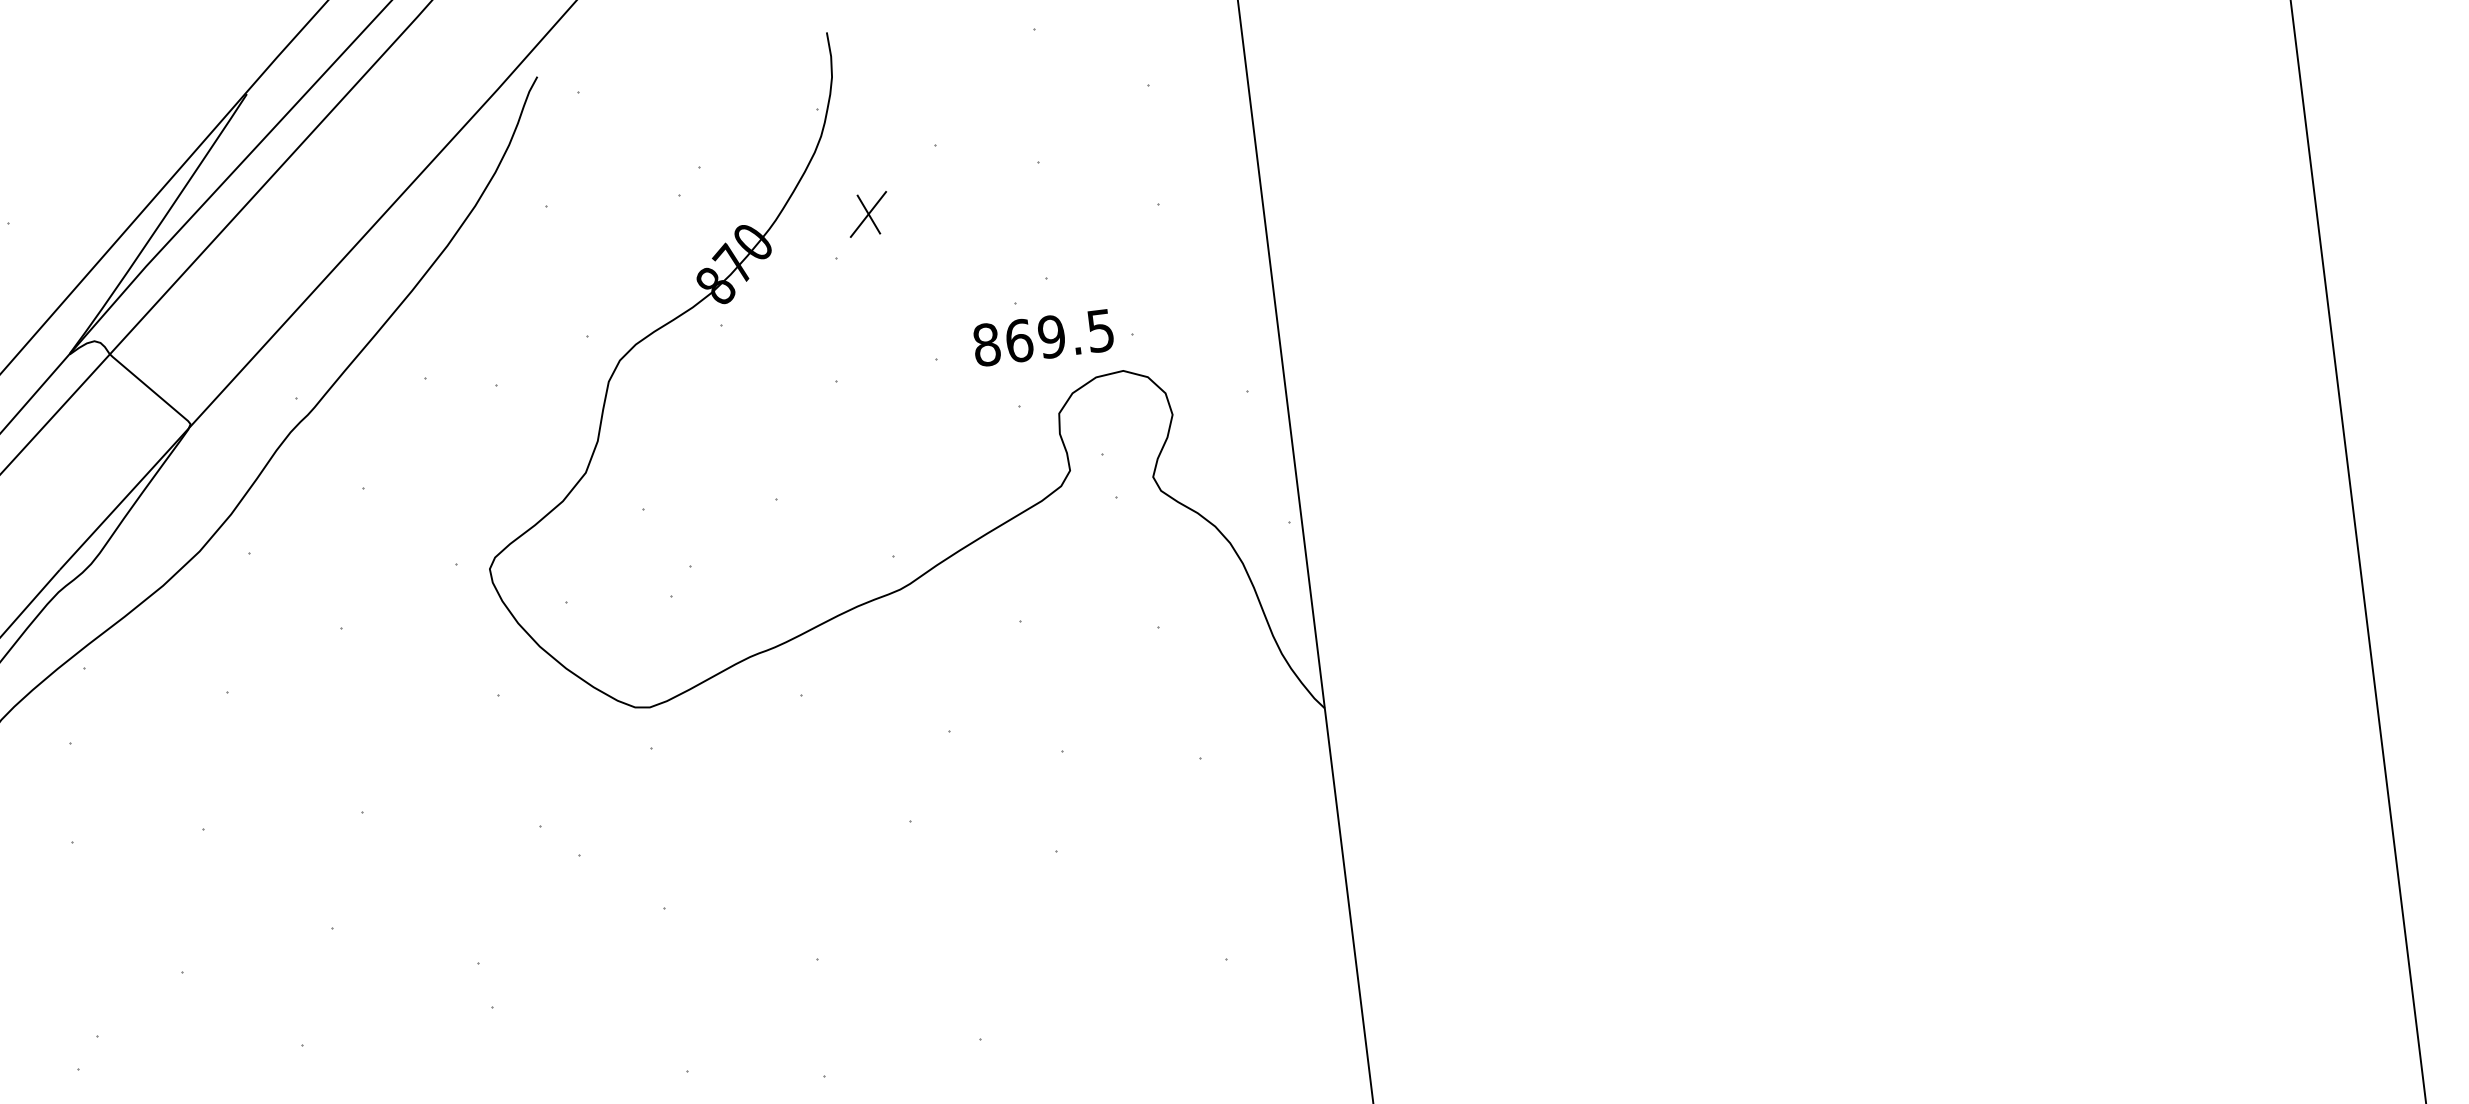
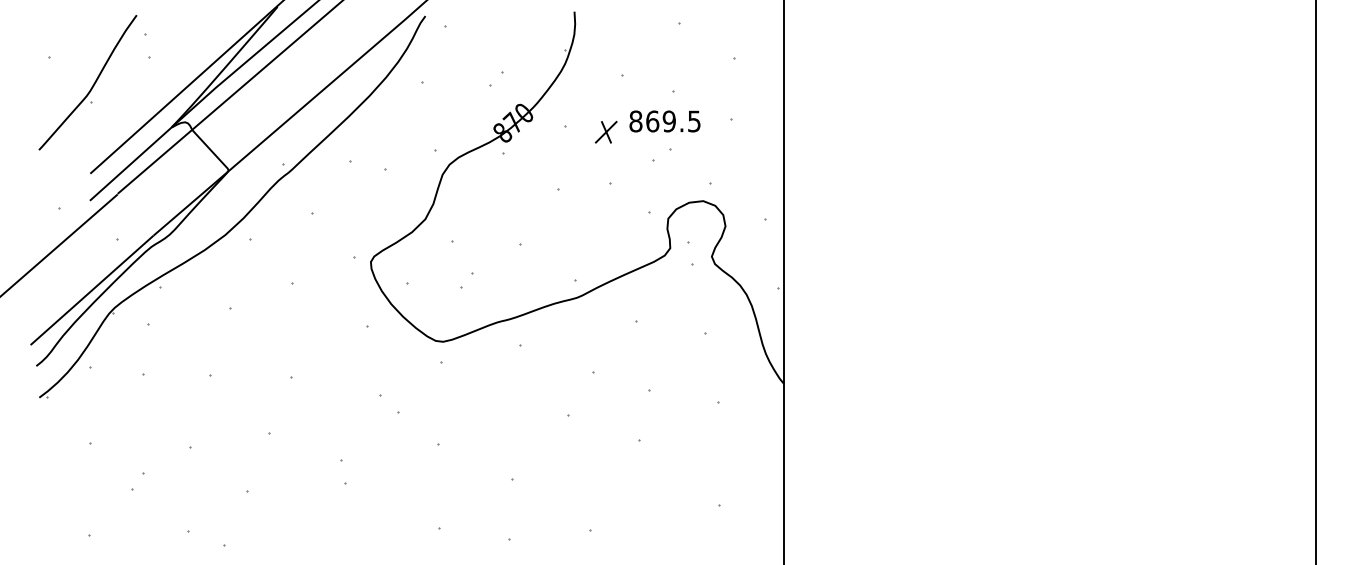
part: (866, 213) -> (605, 131), moved
text: (1042, 338) -> (664, 121), moved

